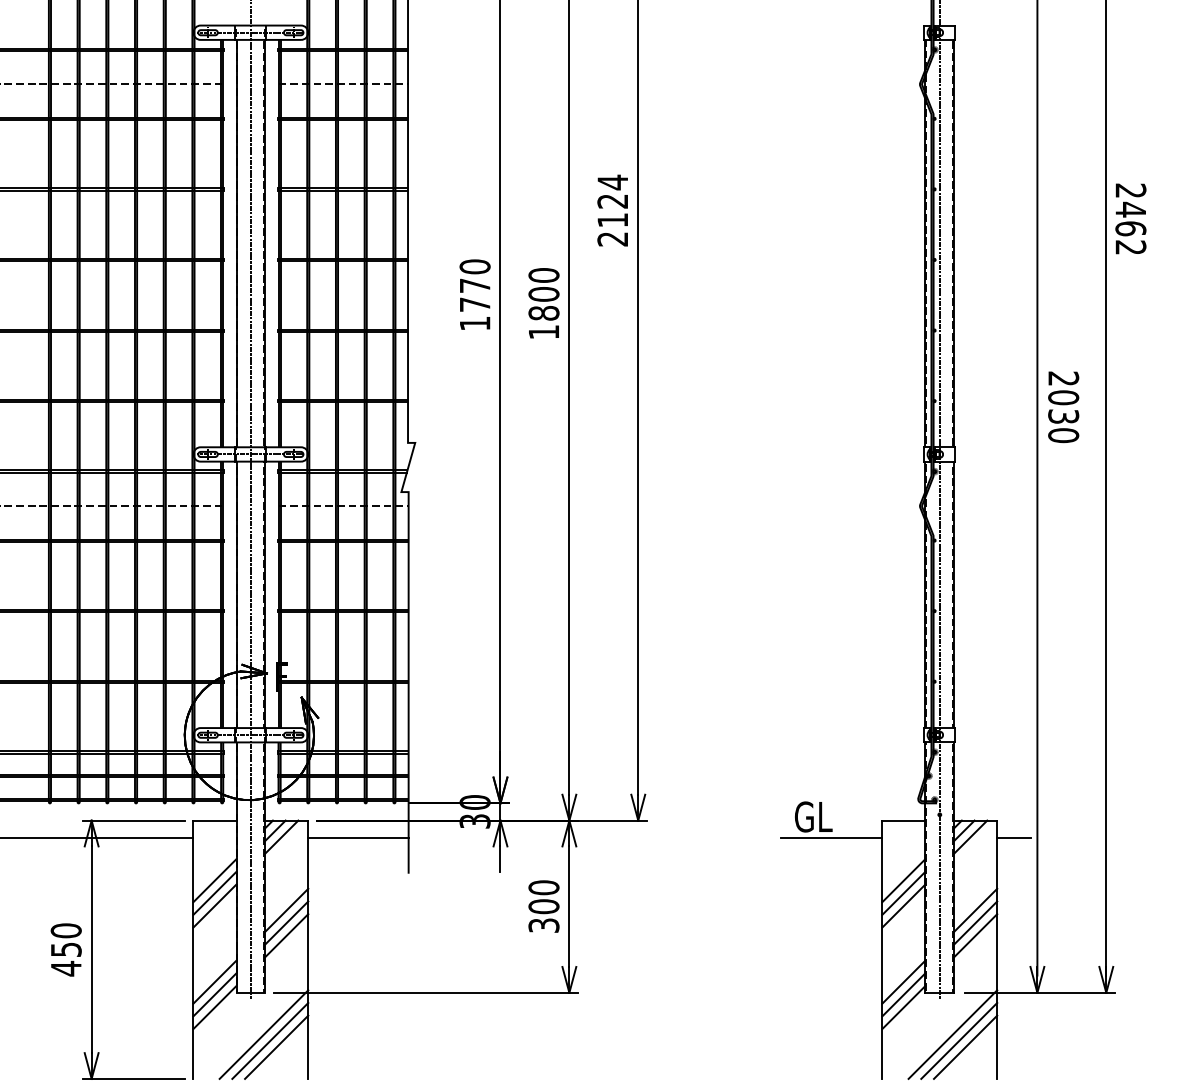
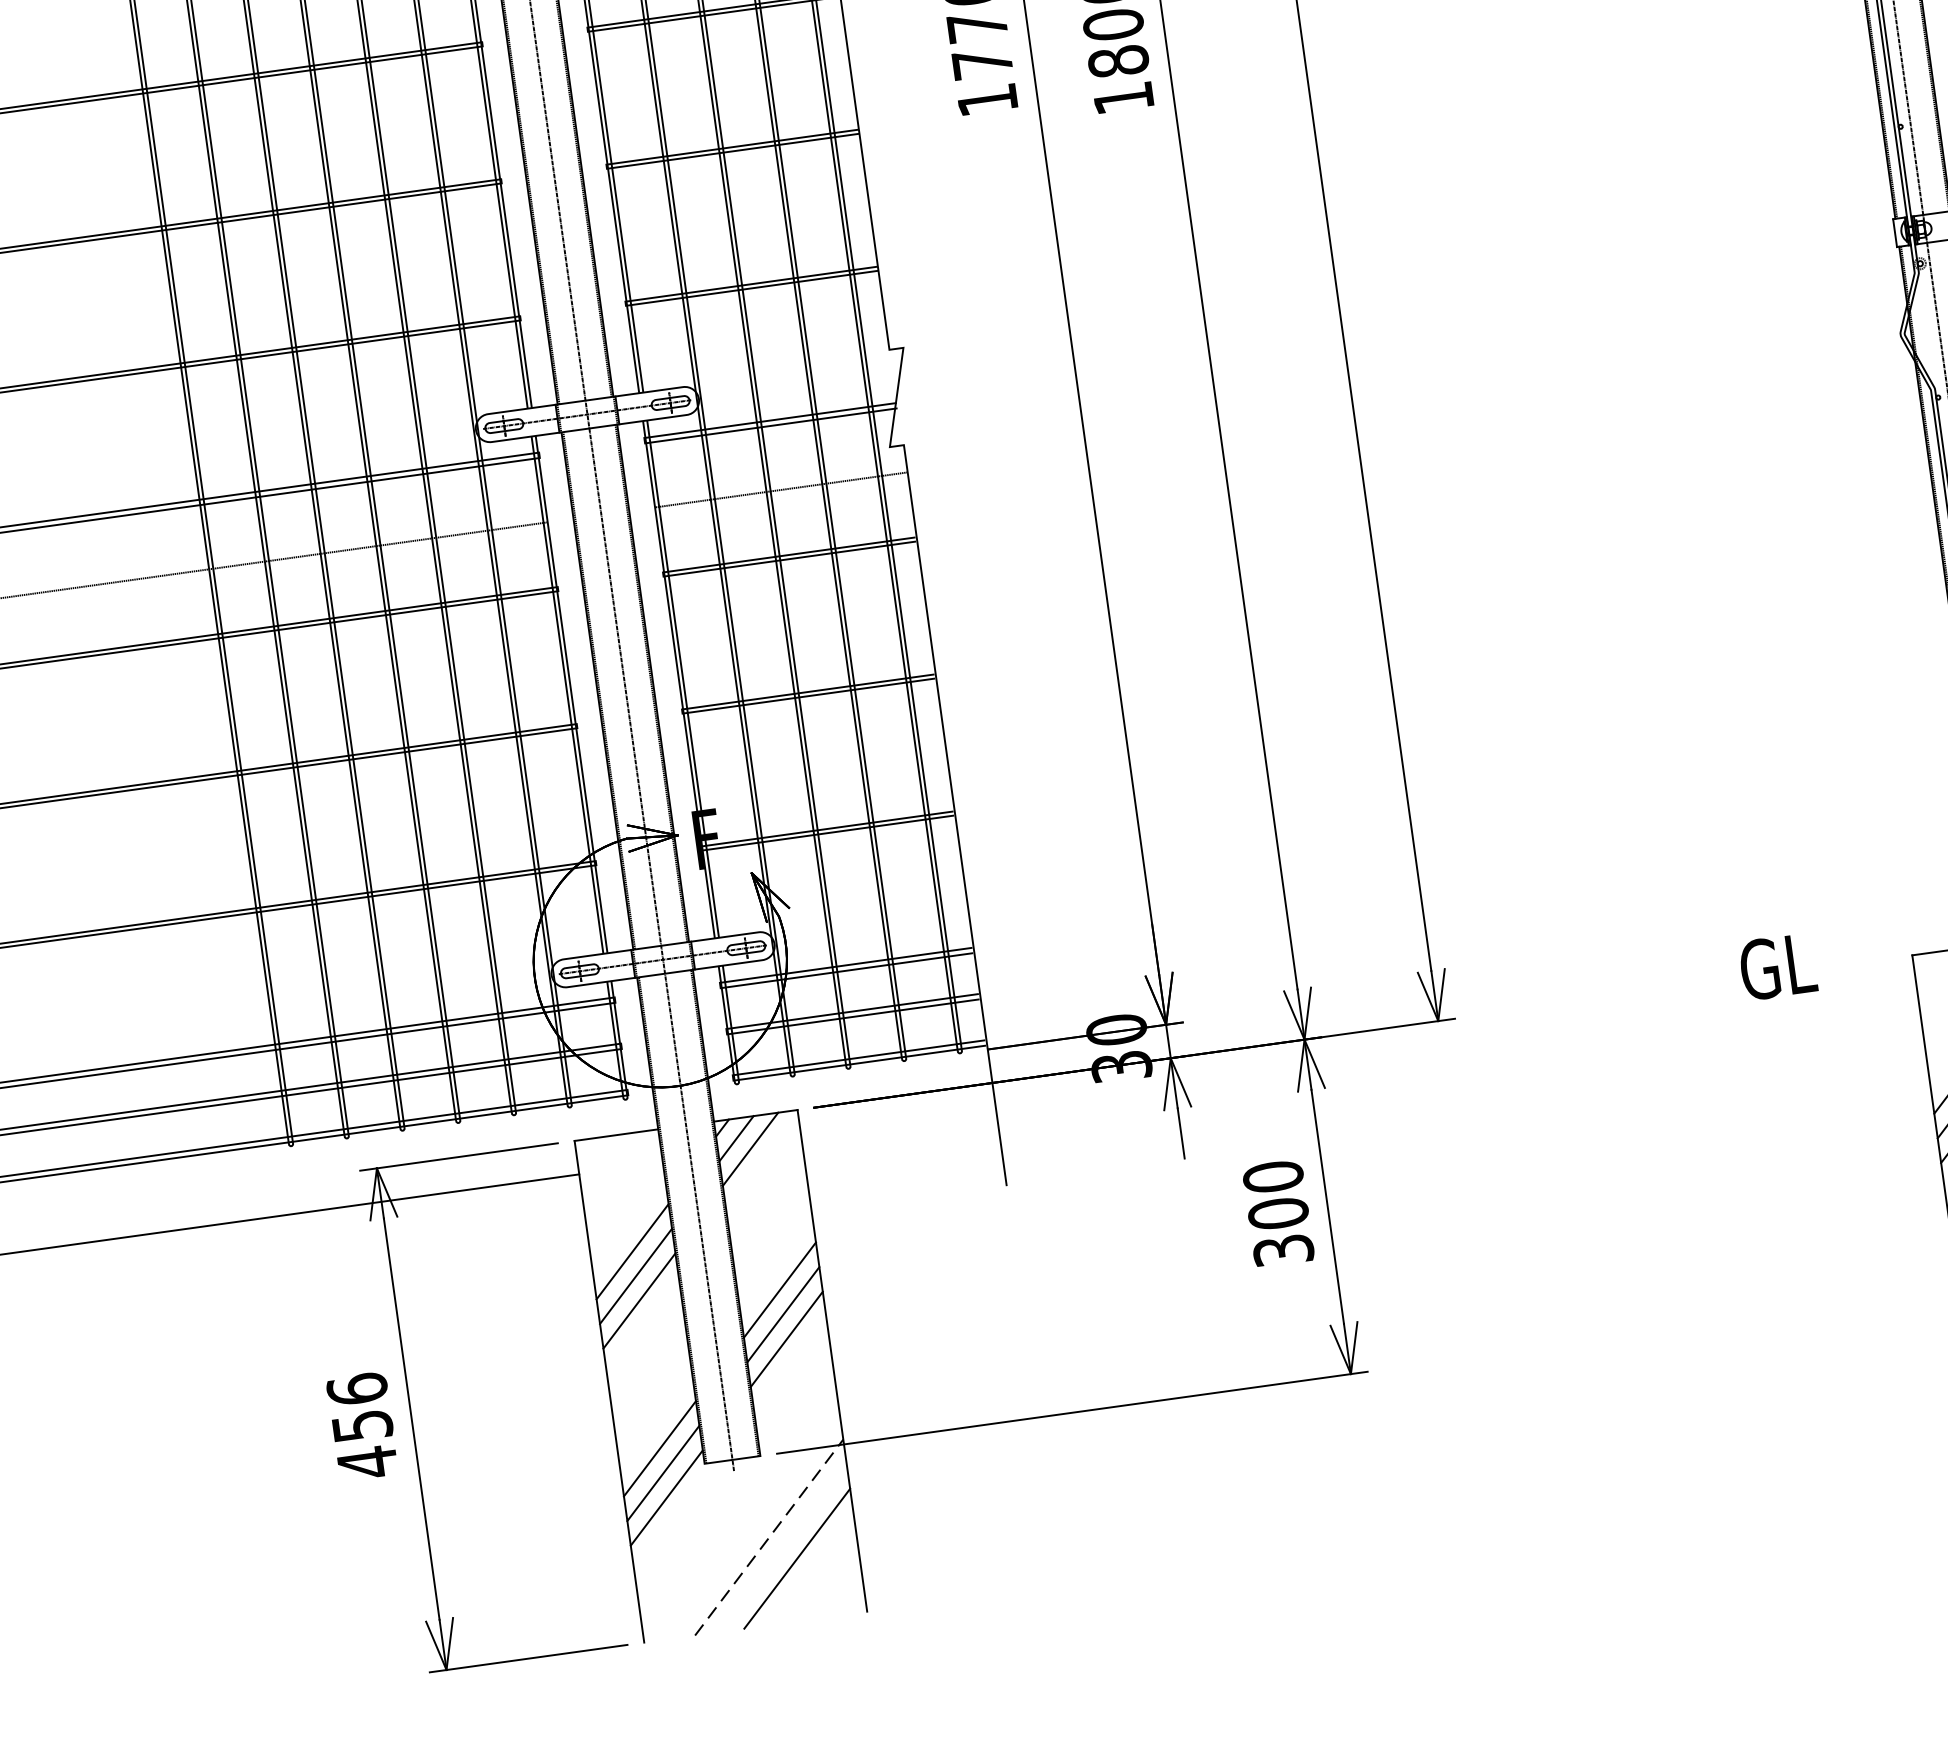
line: (358, 837) -> (899, 1129), removed
line: (831, 837) -> (1818, 1001), removed
text: (65, 930) -> (355, 1388), 450 -> 456
line: (263, 1034) -> (768, 1537), solid -> dashed
line: (270, 1040) -> (783, 1547), removed

